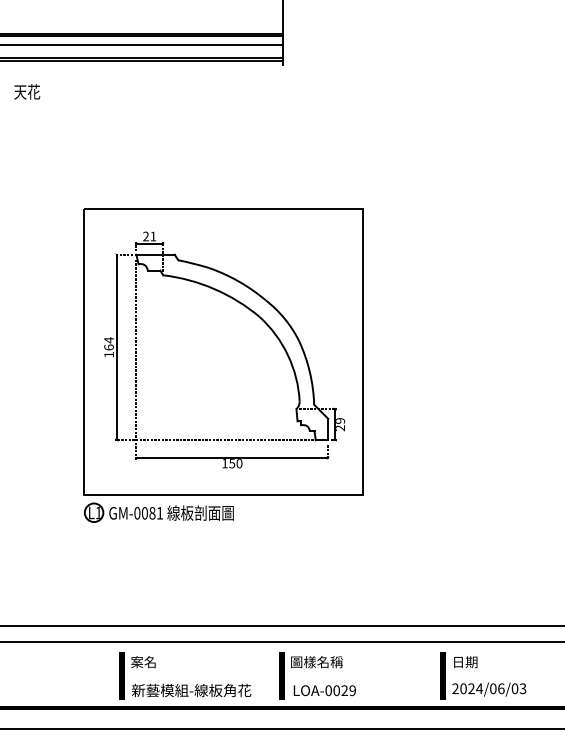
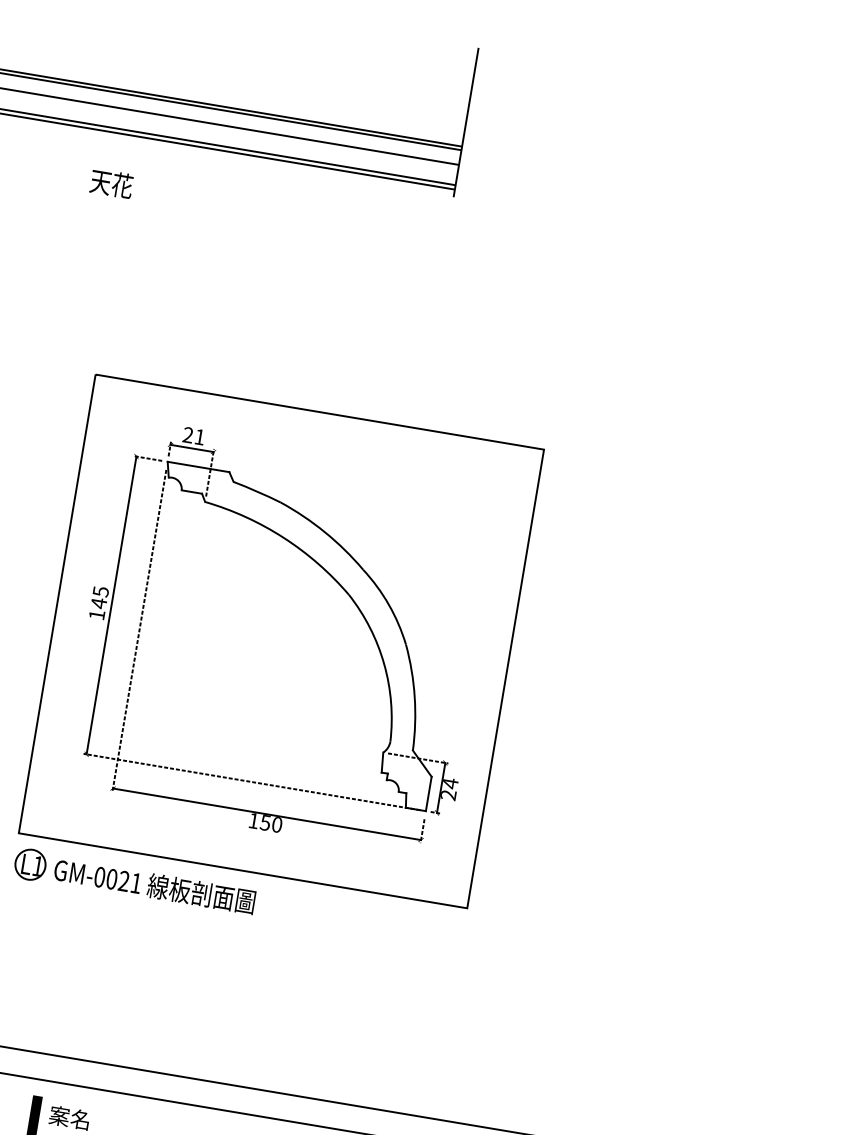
text: (27, 91) -> (112, 183), moved
text: (108, 343) -> (99, 596), 164 -> 145
text: (340, 420) -> (450, 782), 29 -> 24
text: (152, 513) -> (124, 881), GM-0081 -> GM-0021

